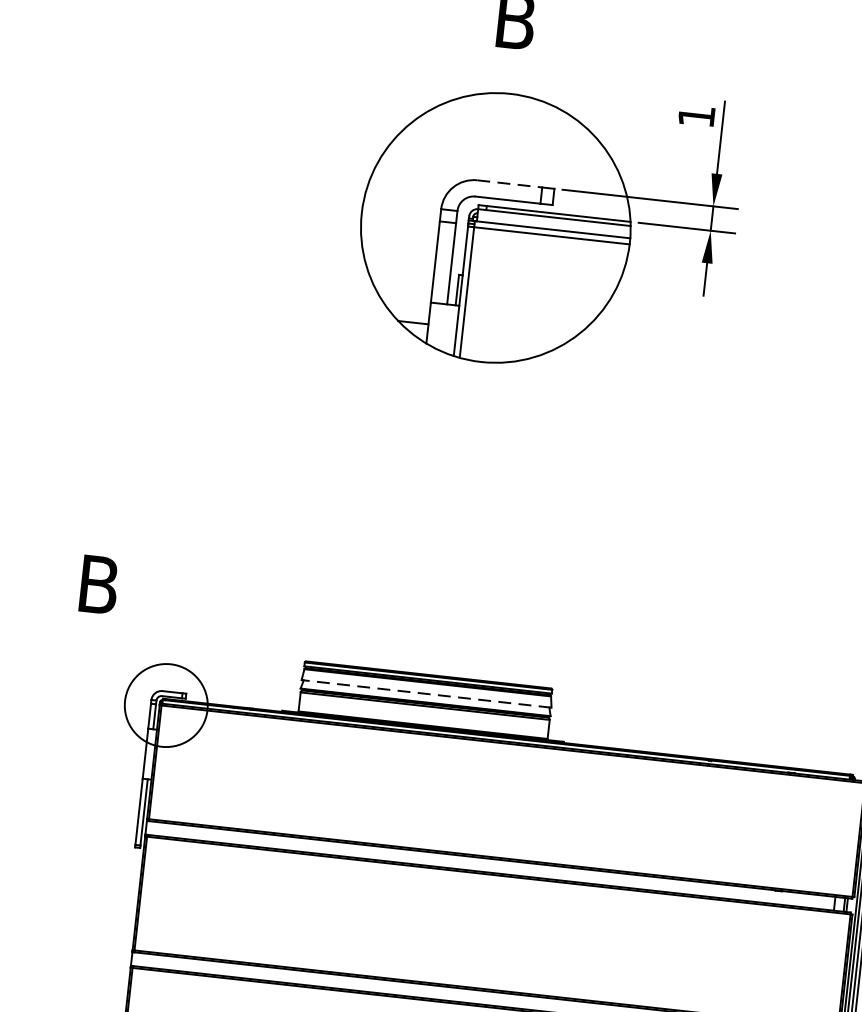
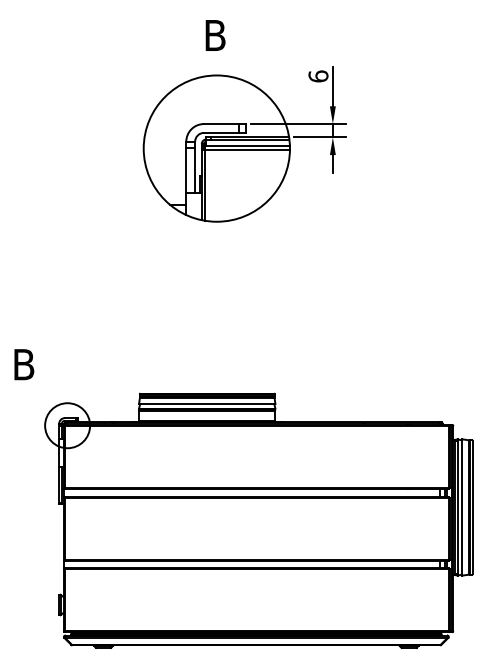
text: (696, 116) -> (318, 76), 1 -> 6
line: (509, 184) -> (221, 124), dashed -> solid
line: (425, 692) -> (206, 403), dashed -> solid

